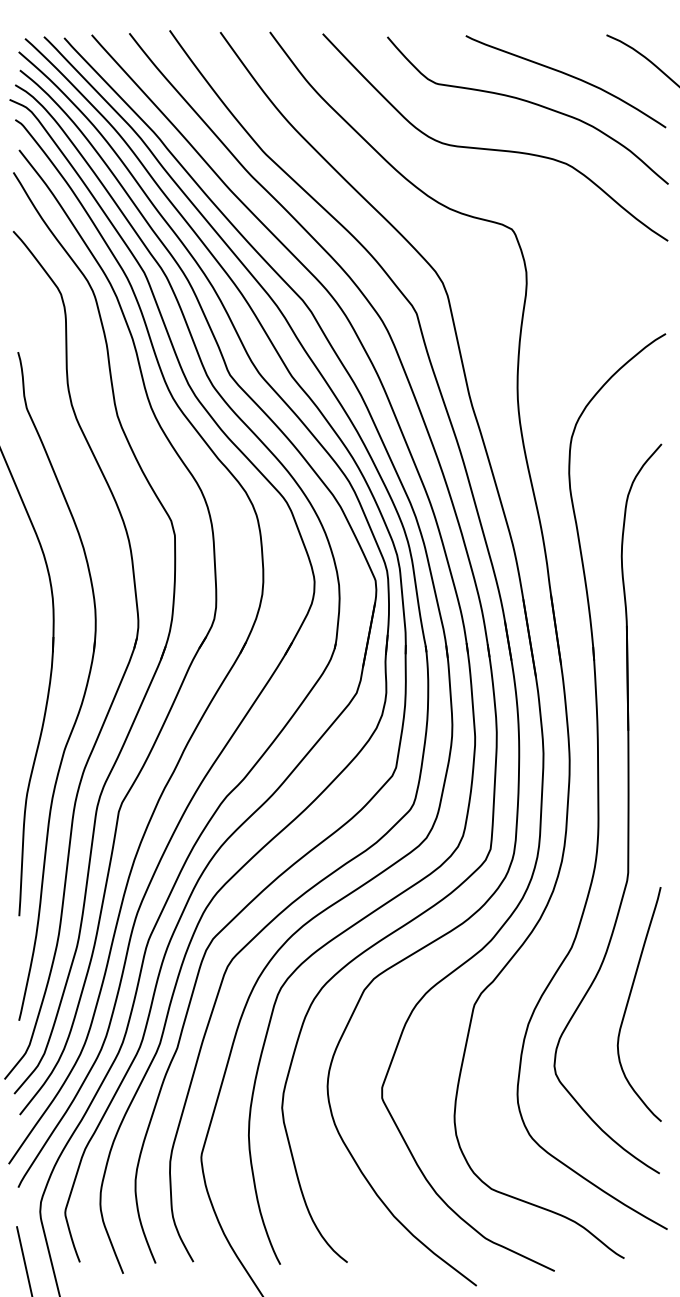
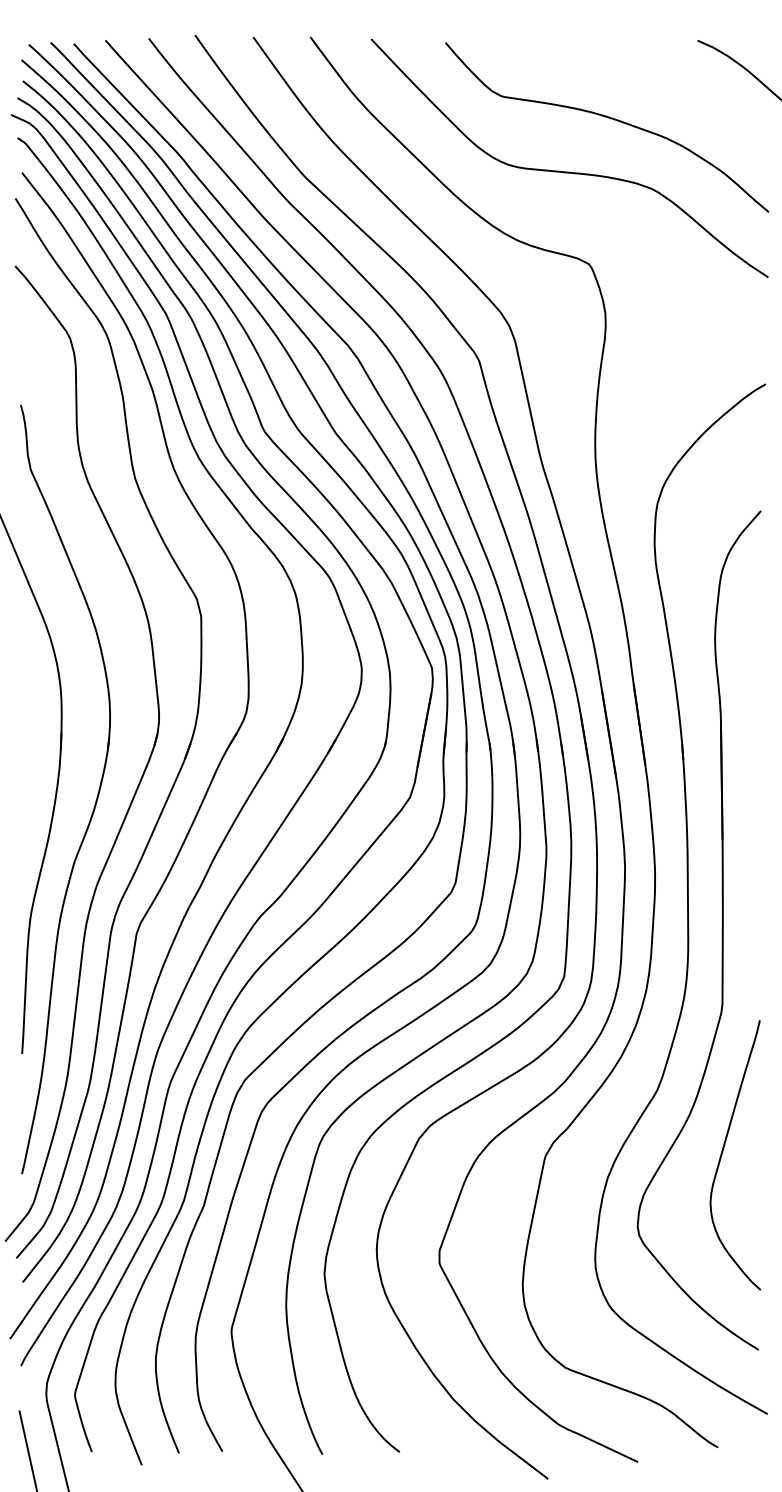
curve: (568, 75) -> (653, 87), removed

